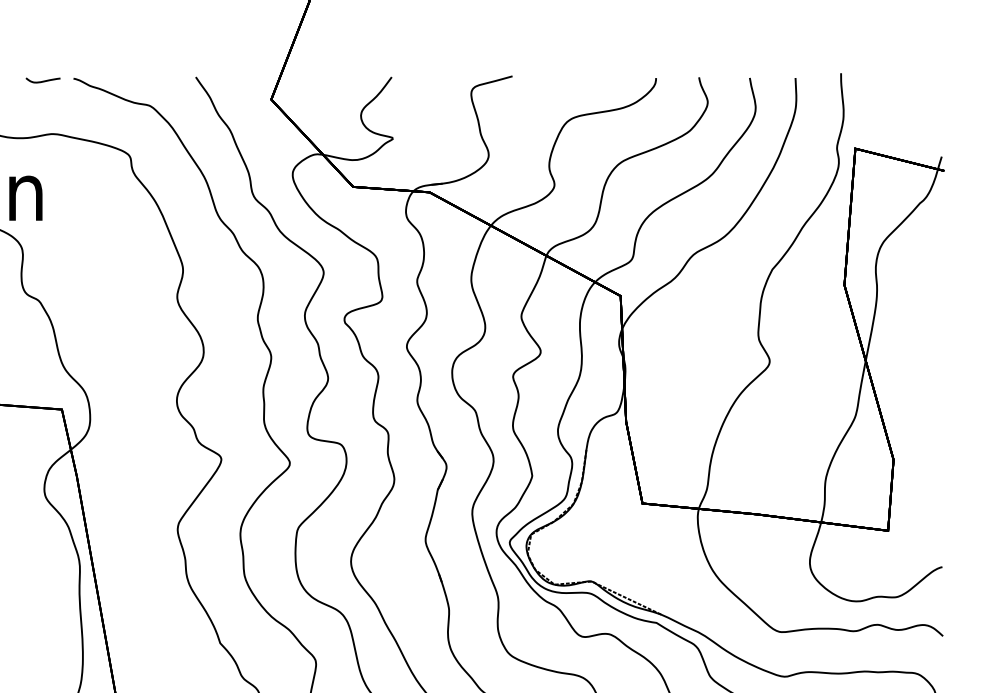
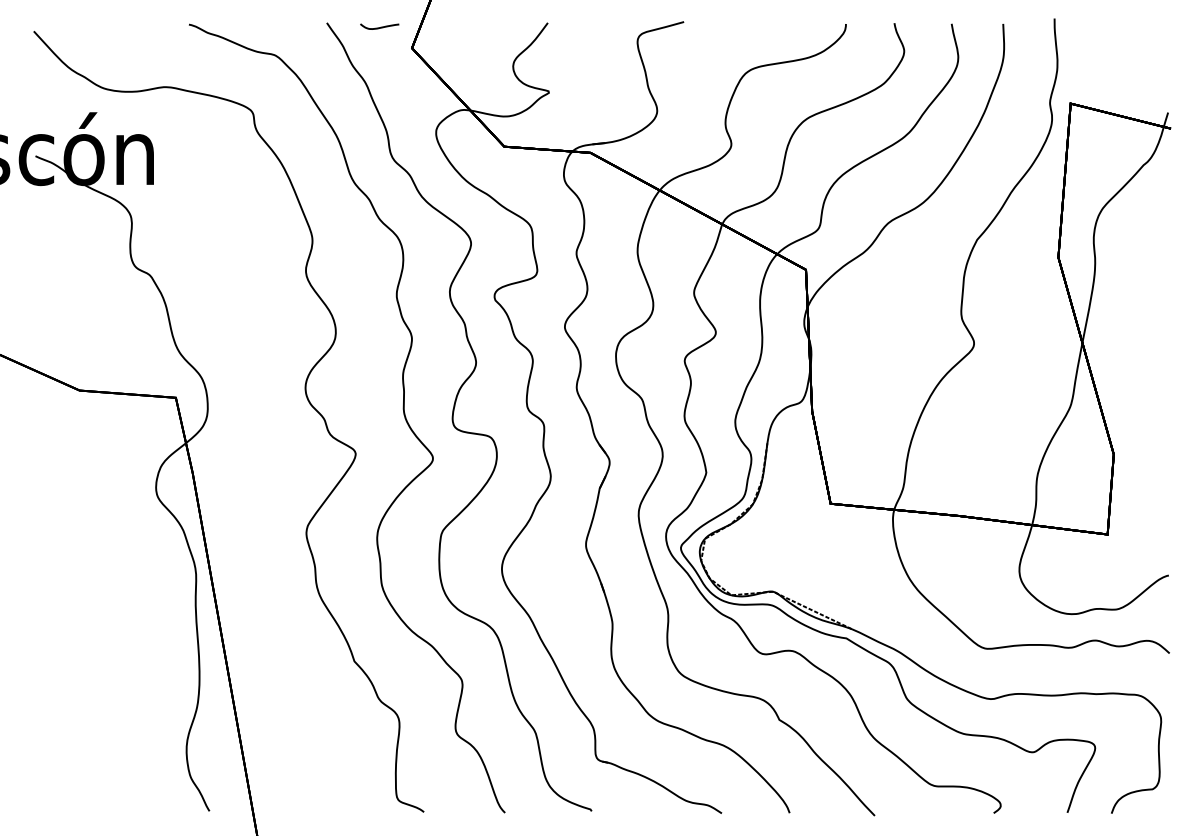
curve: (43, 80) -> (380, 26), moved

